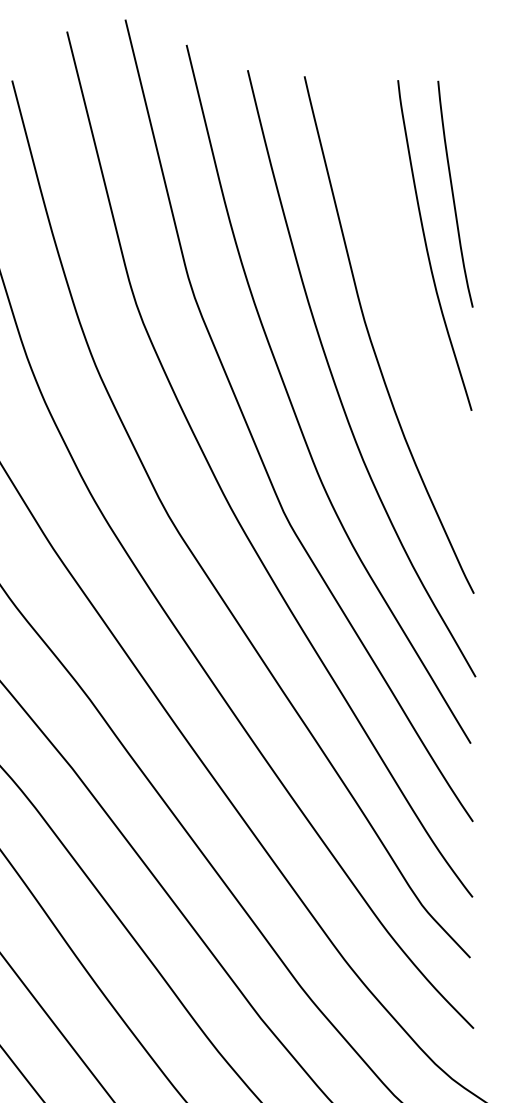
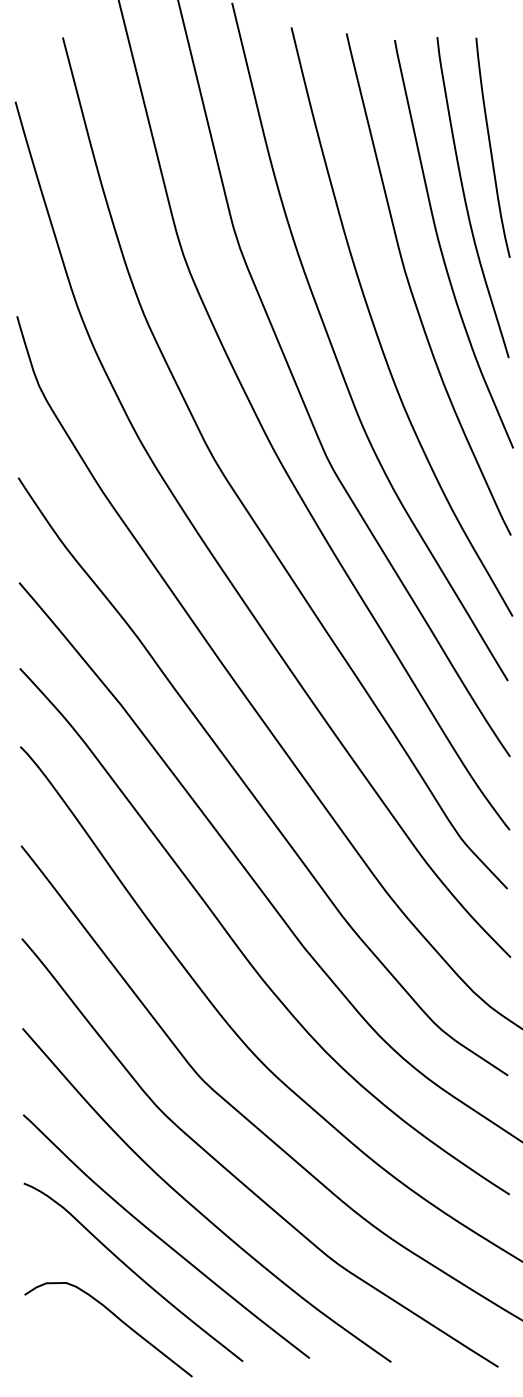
curve: (402, 296) -> (441, 247), added

